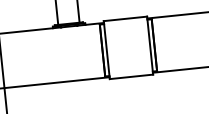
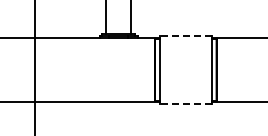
line: (125, 18) -> (185, 35), solid -> dashed
line: (131, 77) -> (185, 104), solid -> dashed

